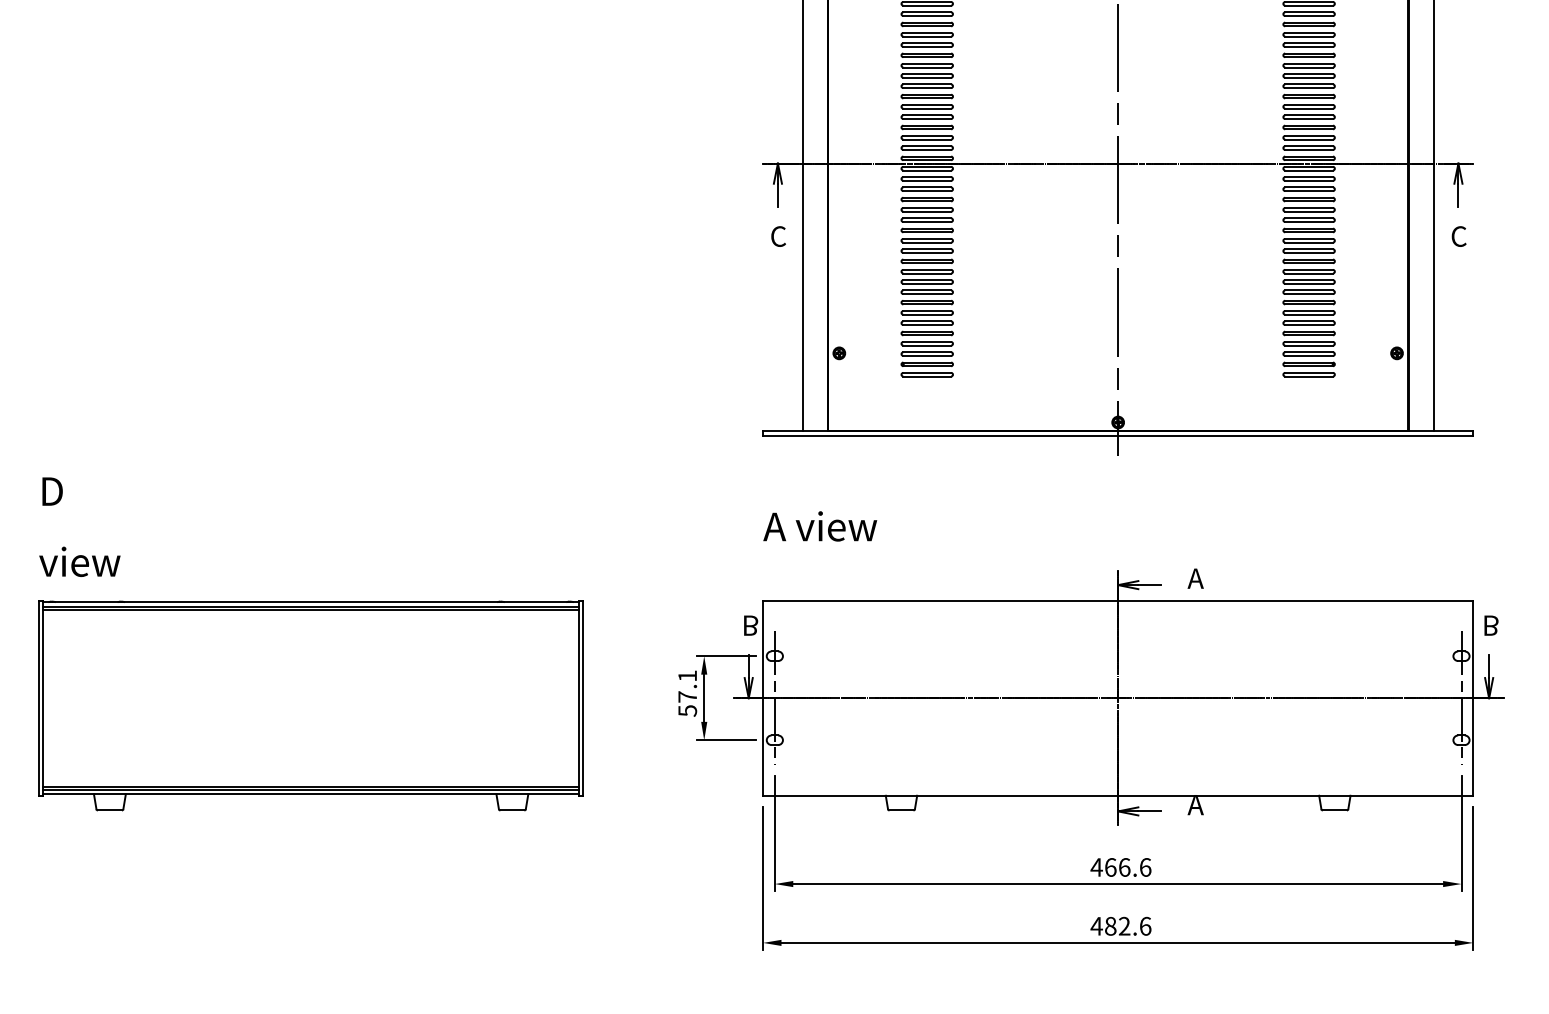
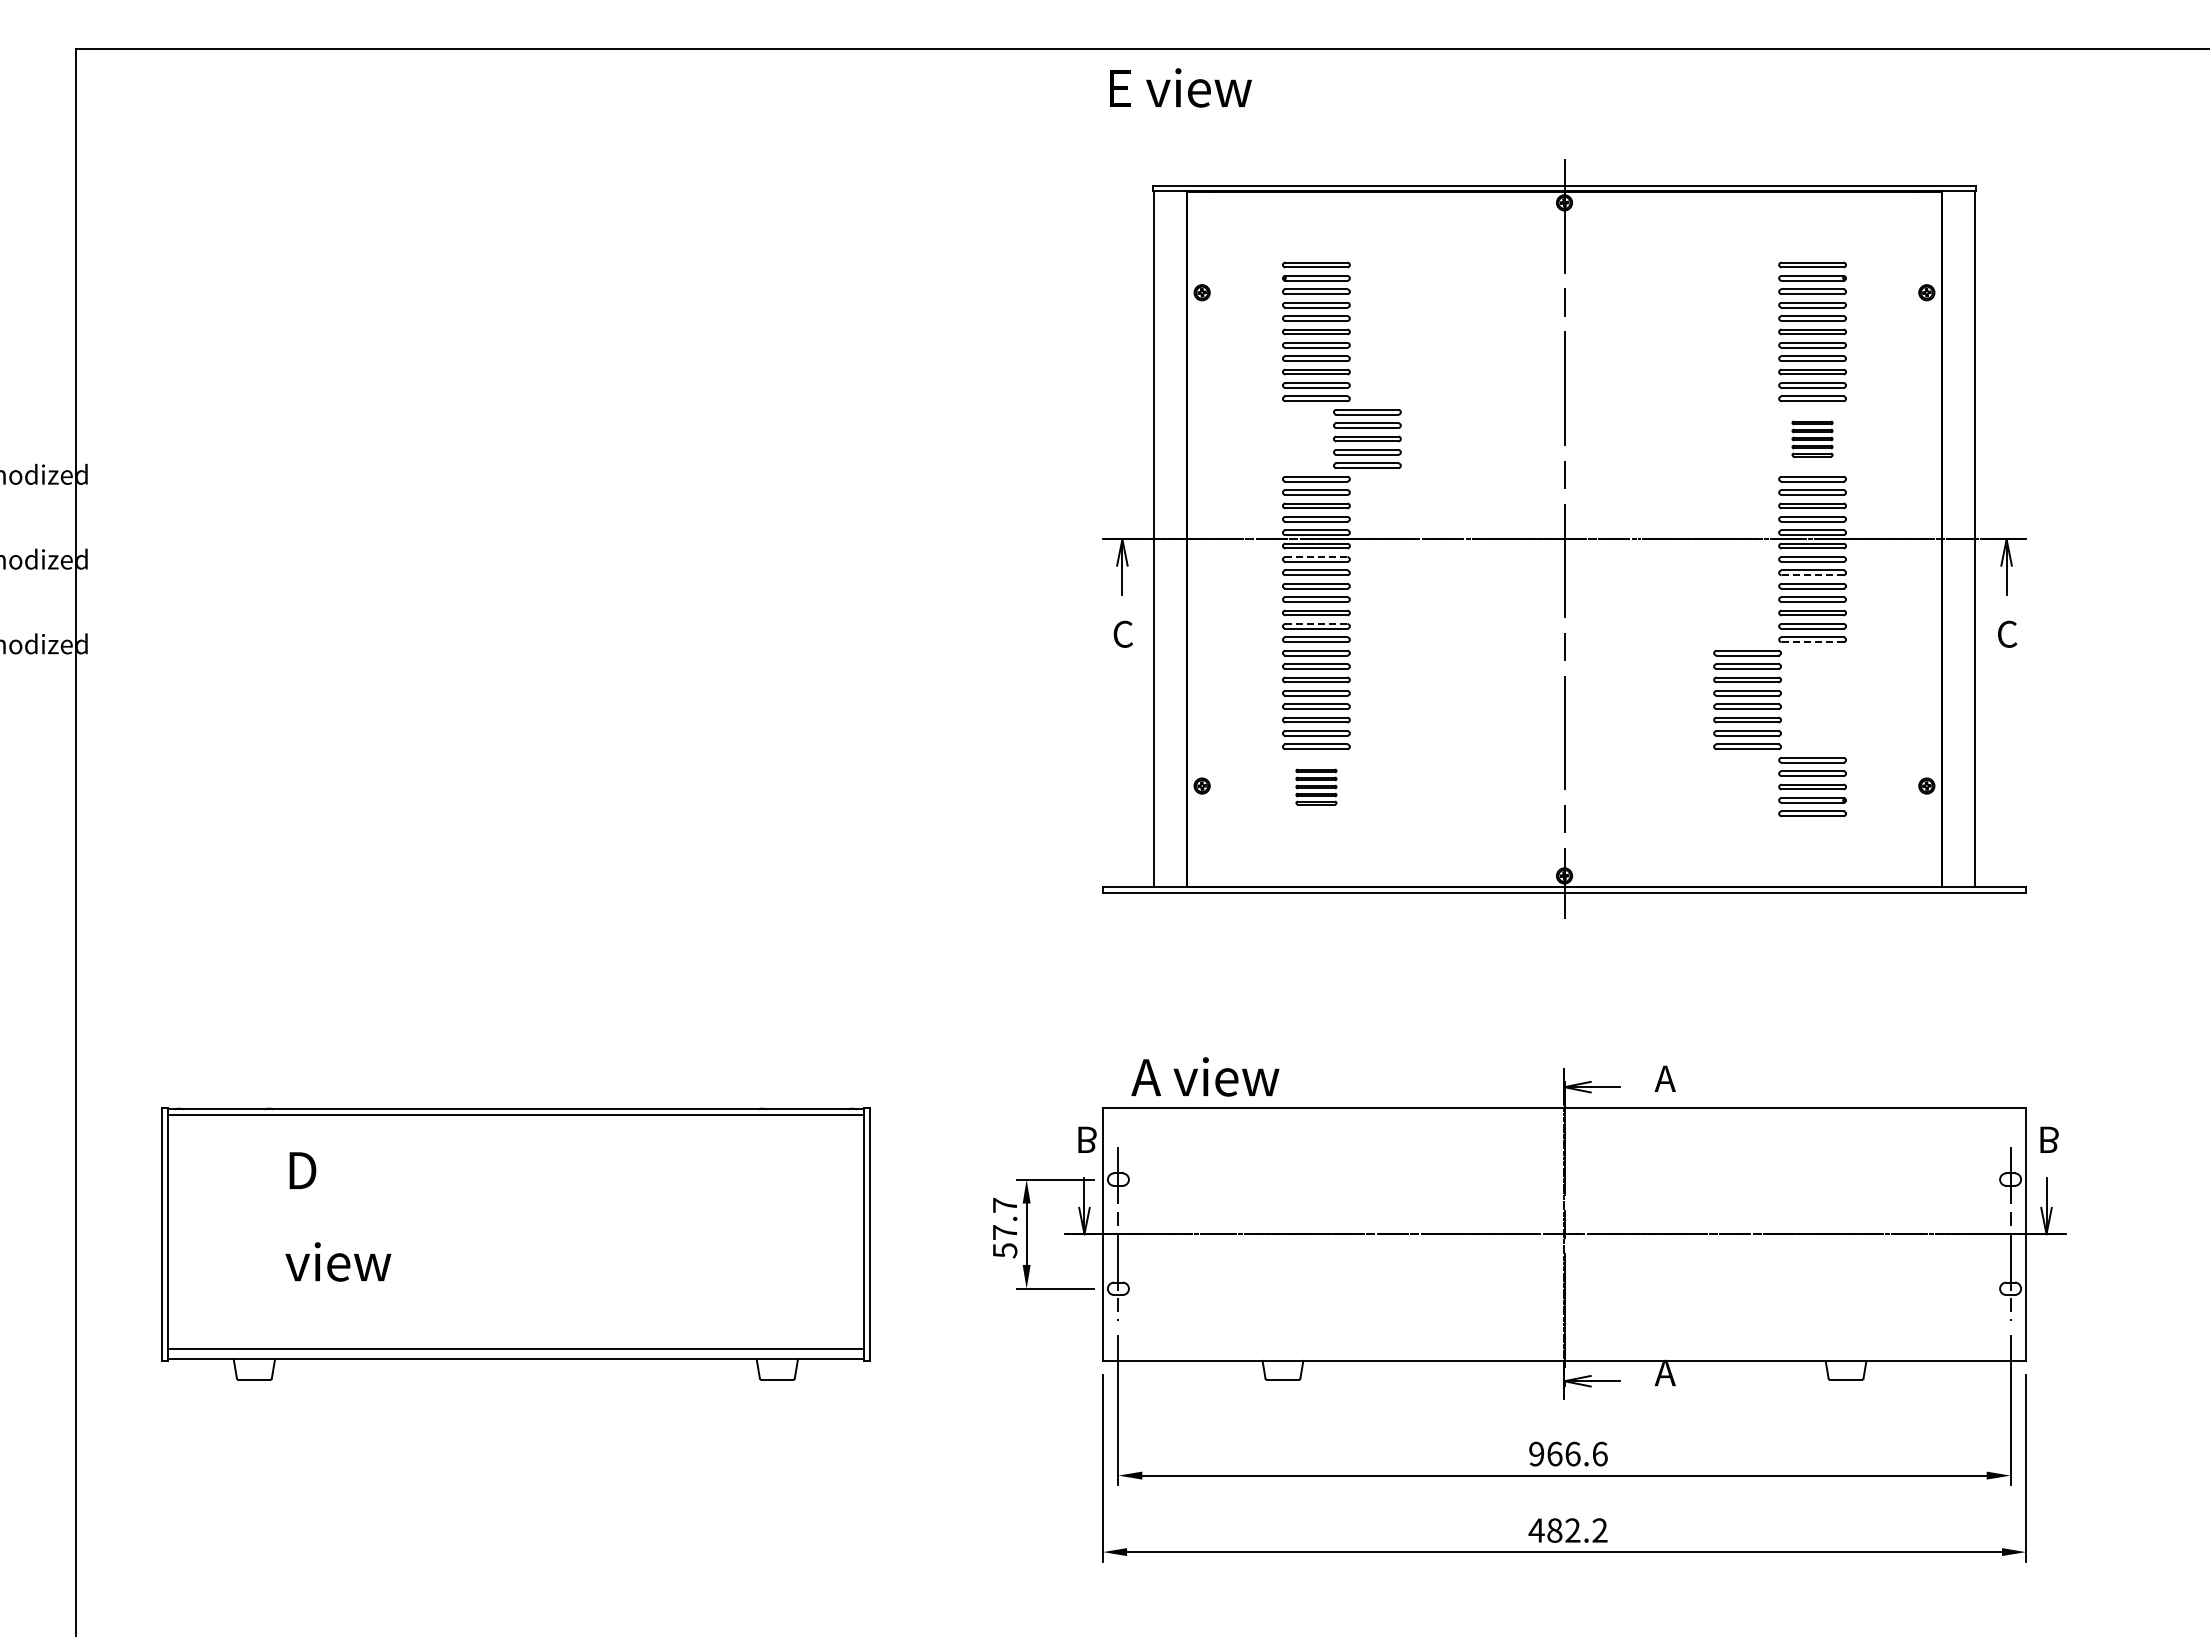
part: (927, 85) -> (1367, 438), moved
part: (1309, 85) -> (1812, 438), size x0.6
line: (927, 177) -> (1316, 557), solid -> dashed
line: (1309, 191) -> (1812, 575), solid -> dashed
line: (927, 229) -> (1316, 624), solid -> dashed
line: (1309, 242) -> (1812, 642), solid -> dashed
part: (1309, 286) -> (1747, 699), moved
part: (927, 353) -> (1316, 786), size x0.6
text: (79, 526) -> (338, 1216), moved
text: (820, 526) -> (1205, 1076), moved
line: (310, 609) -> (515, 1119), removed
text: (687, 675) -> (1004, 1204), 57.1 -> 57.7
line: (310, 790) -> (515, 1353), removed
text: (1096, 867) -> (1536, 1453), 466.6 -> 966.6
text: (1145, 926) -> (1599, 1530), 482.6 -> 482.2

